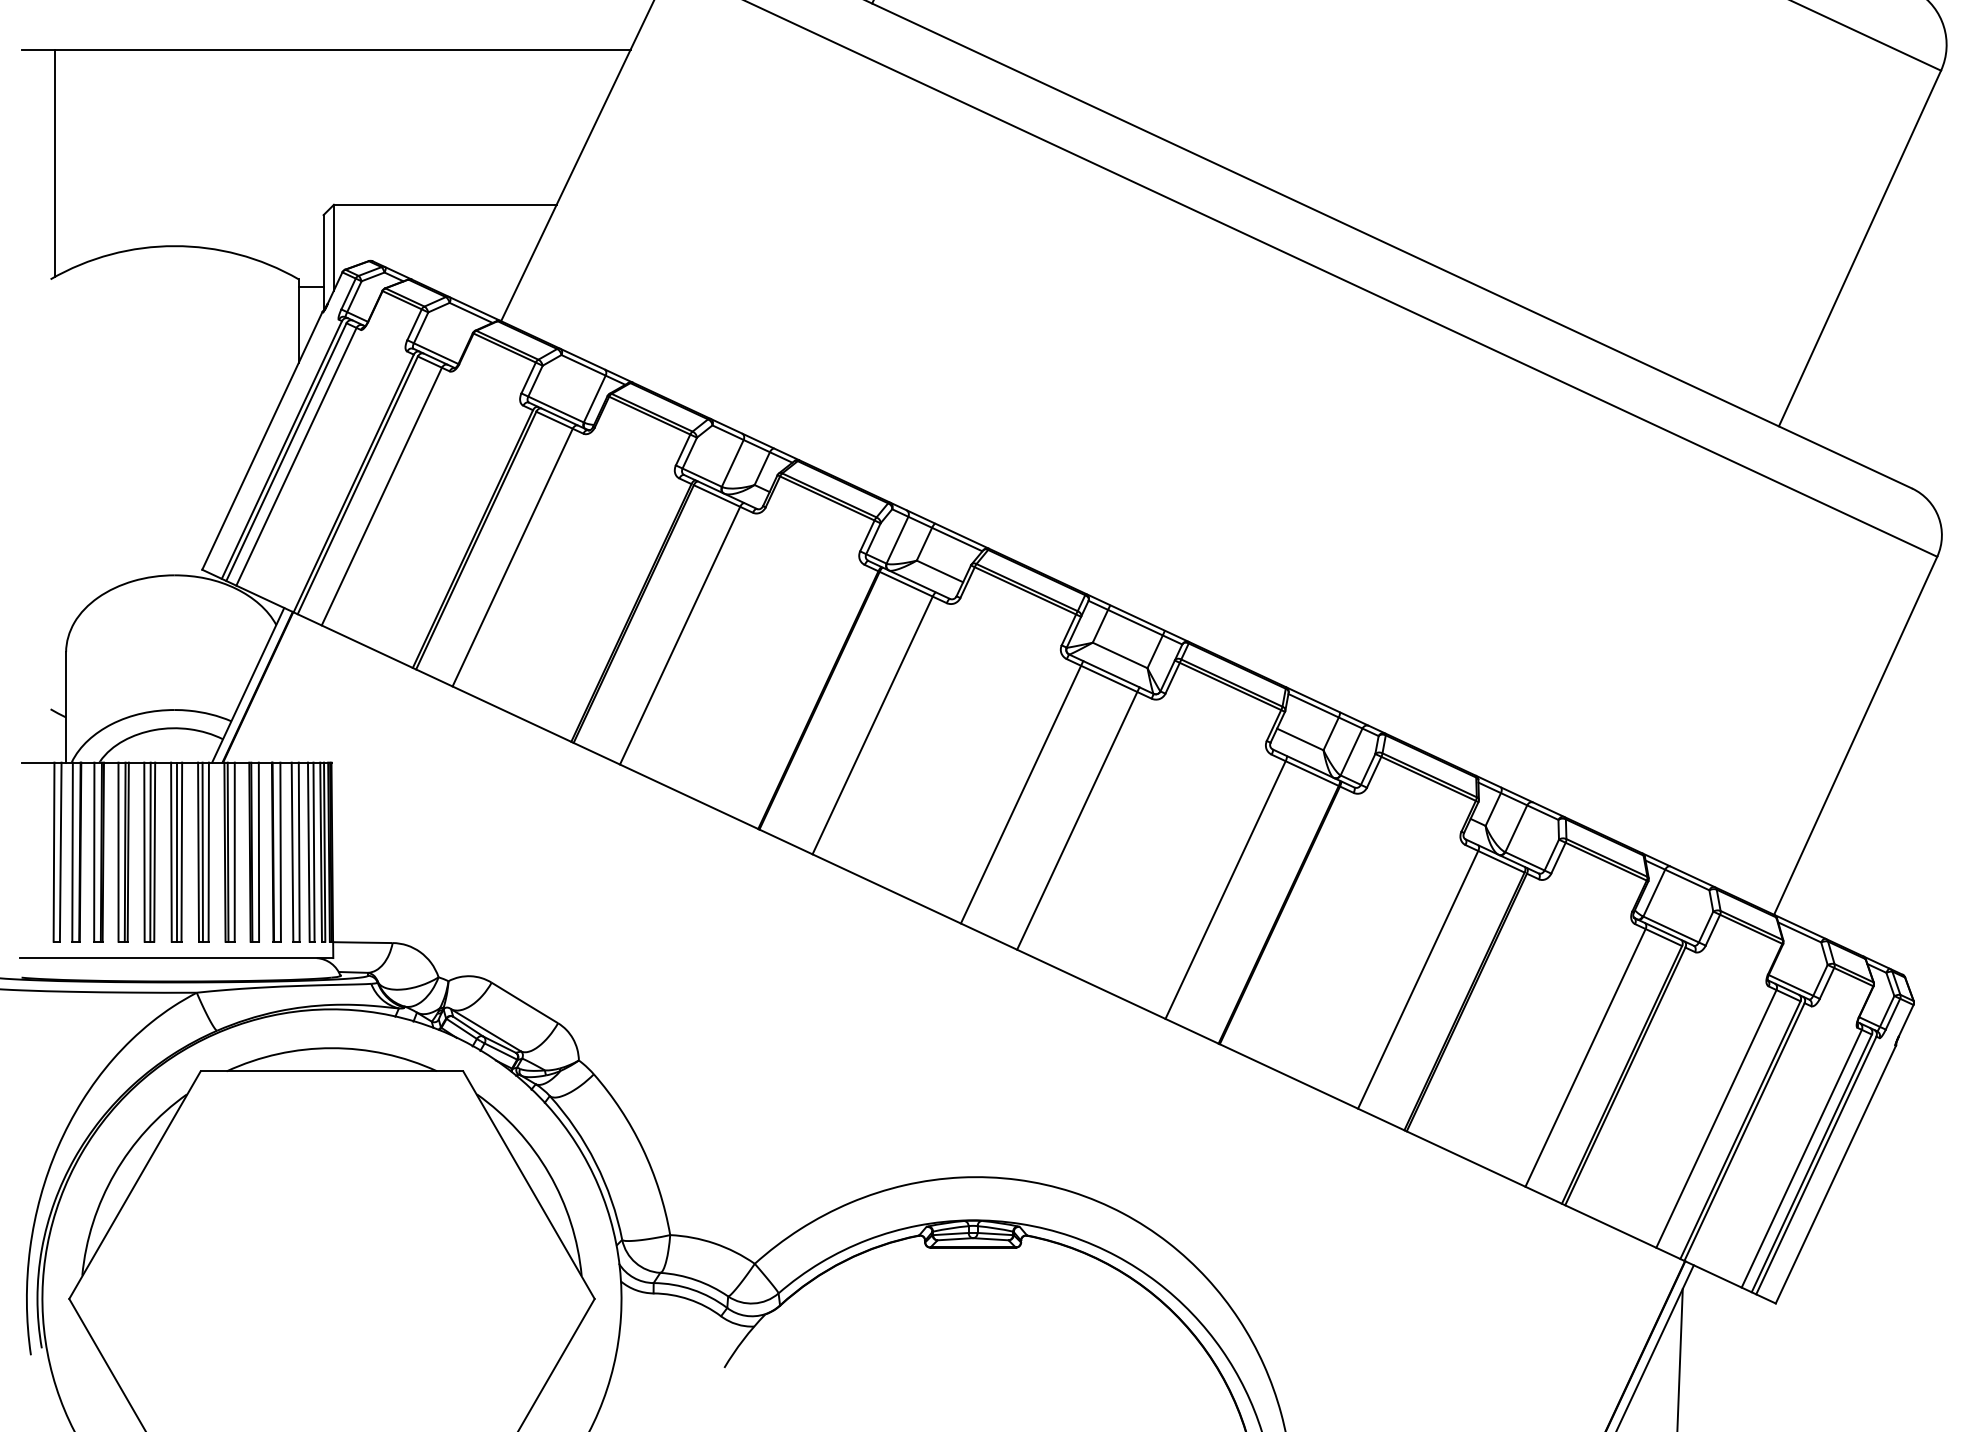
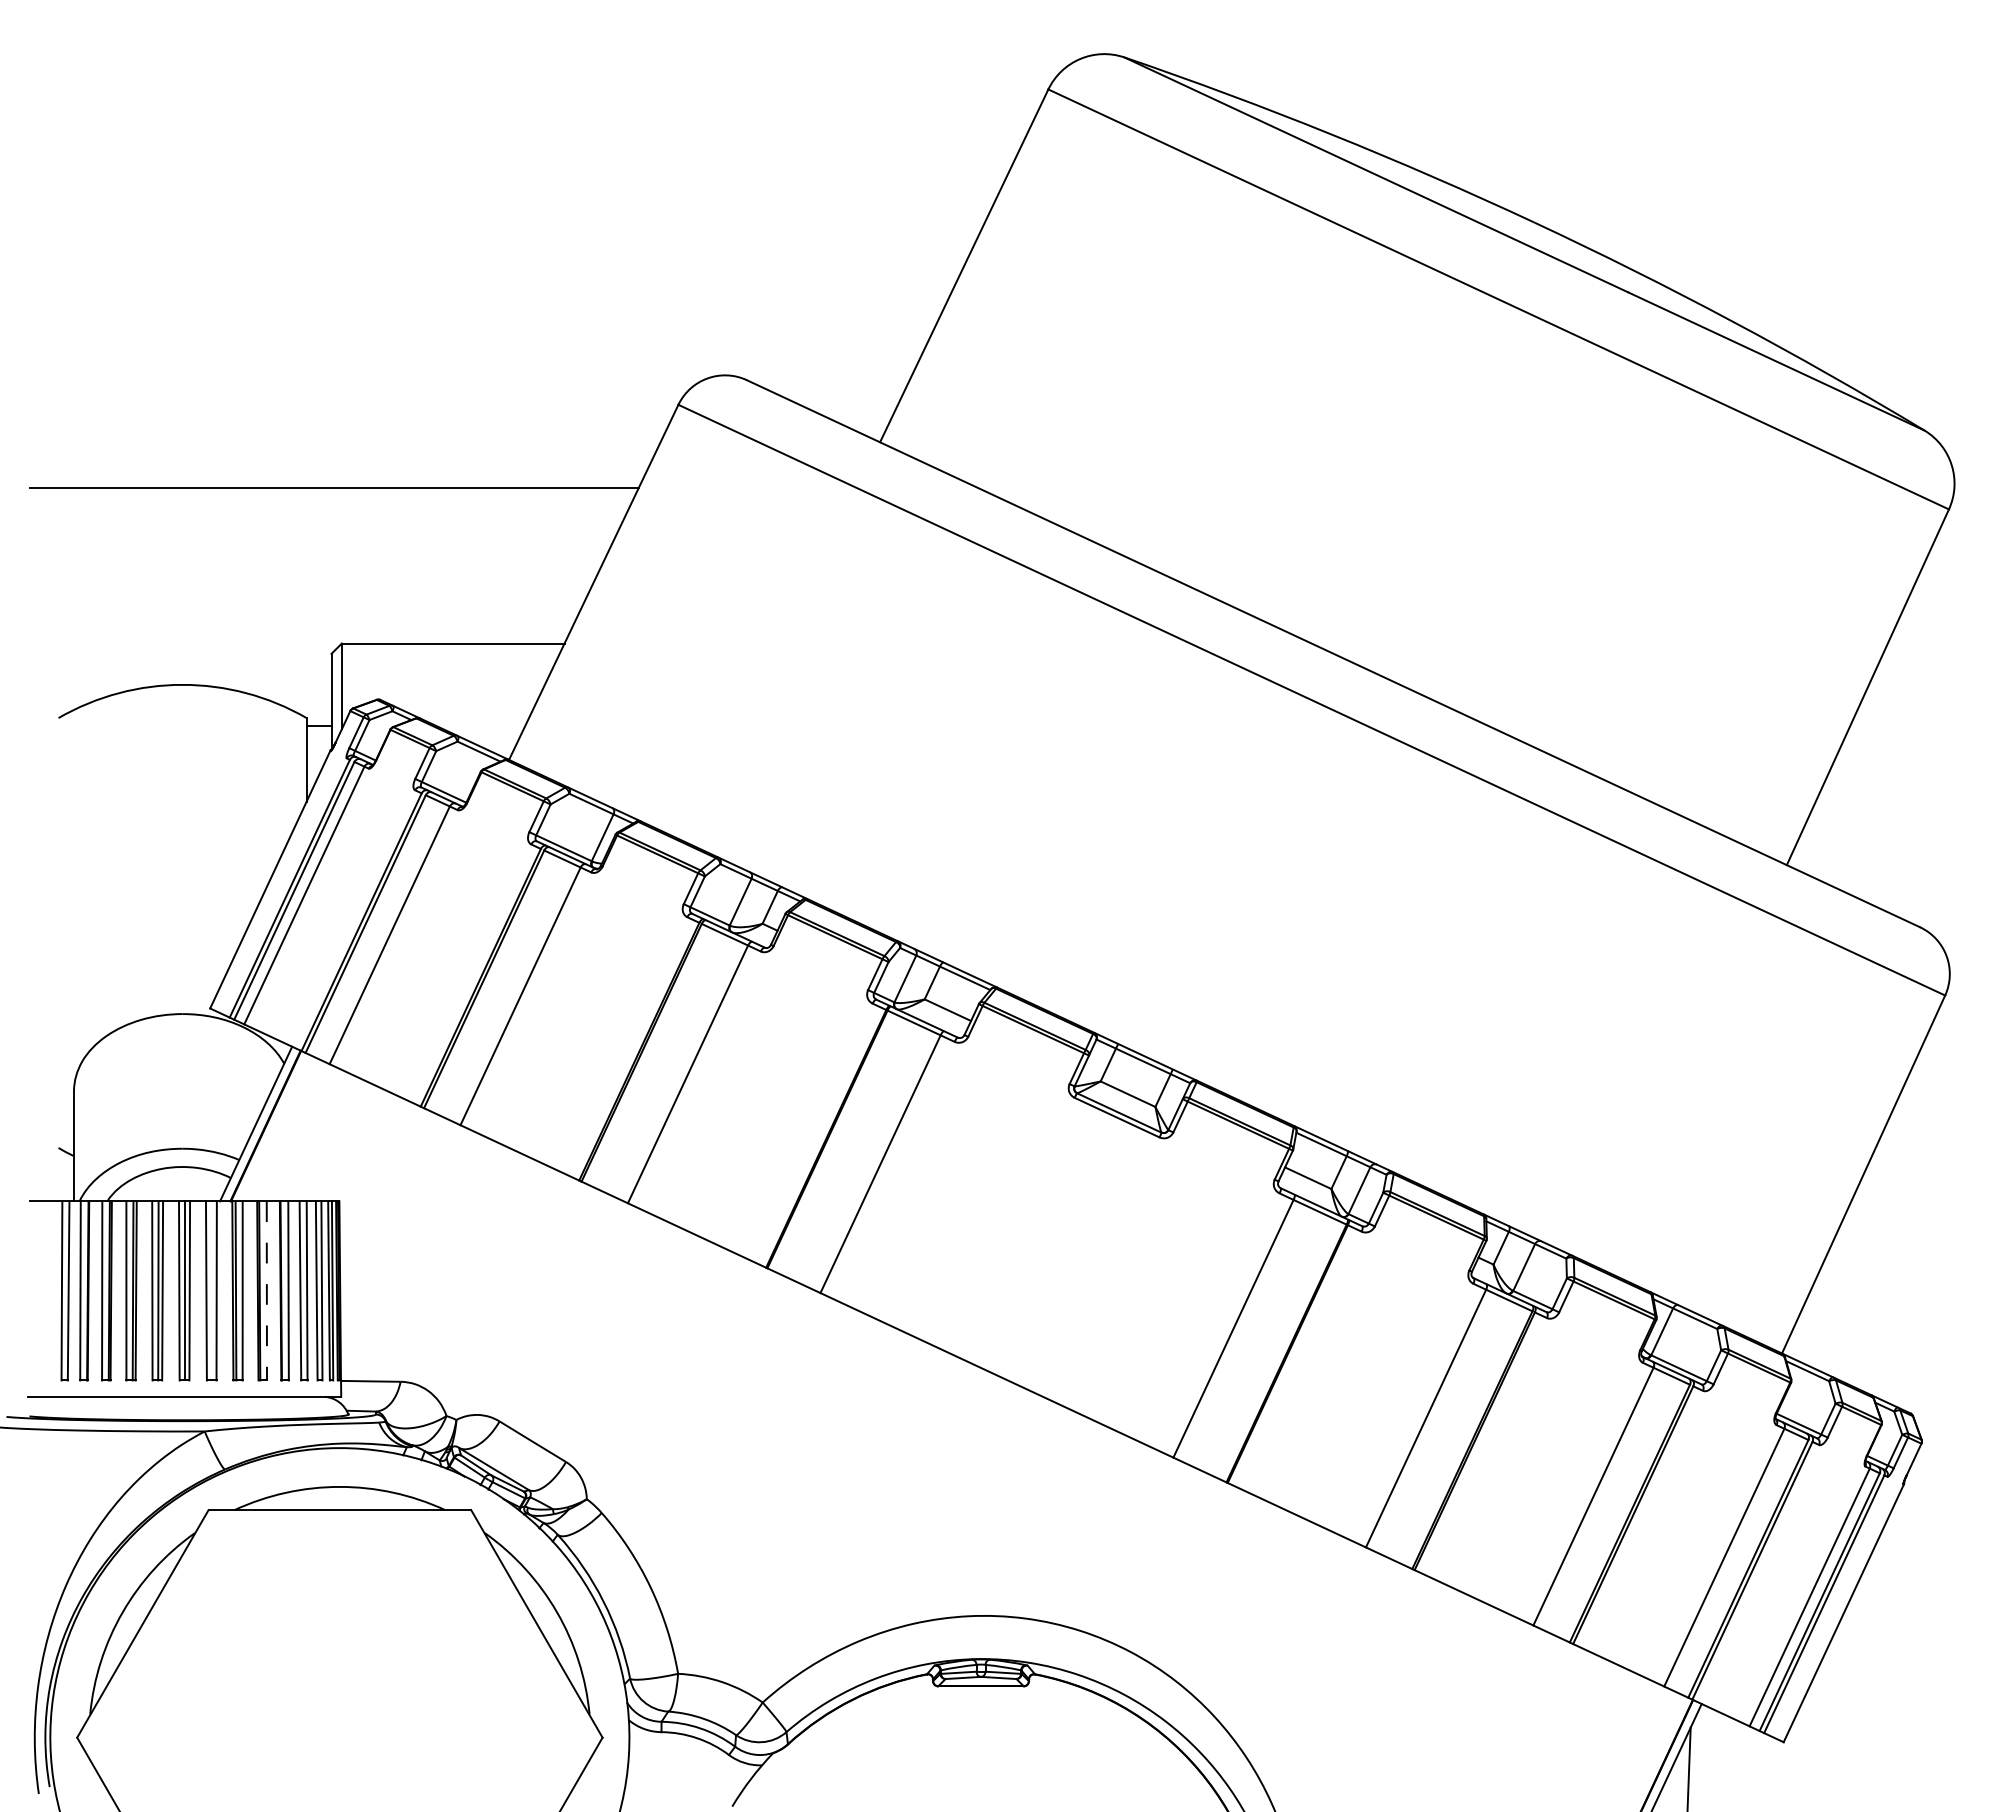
line: (55, 162) -> (63, 601), removed
line: (1021, 791) -> (1029, 1230), removed
line: (1078, 818) -> (1086, 1257), removed
line: (202, 851) -> (210, 1290), removed
line: (258, 851) -> (266, 1290), solid -> dashed

